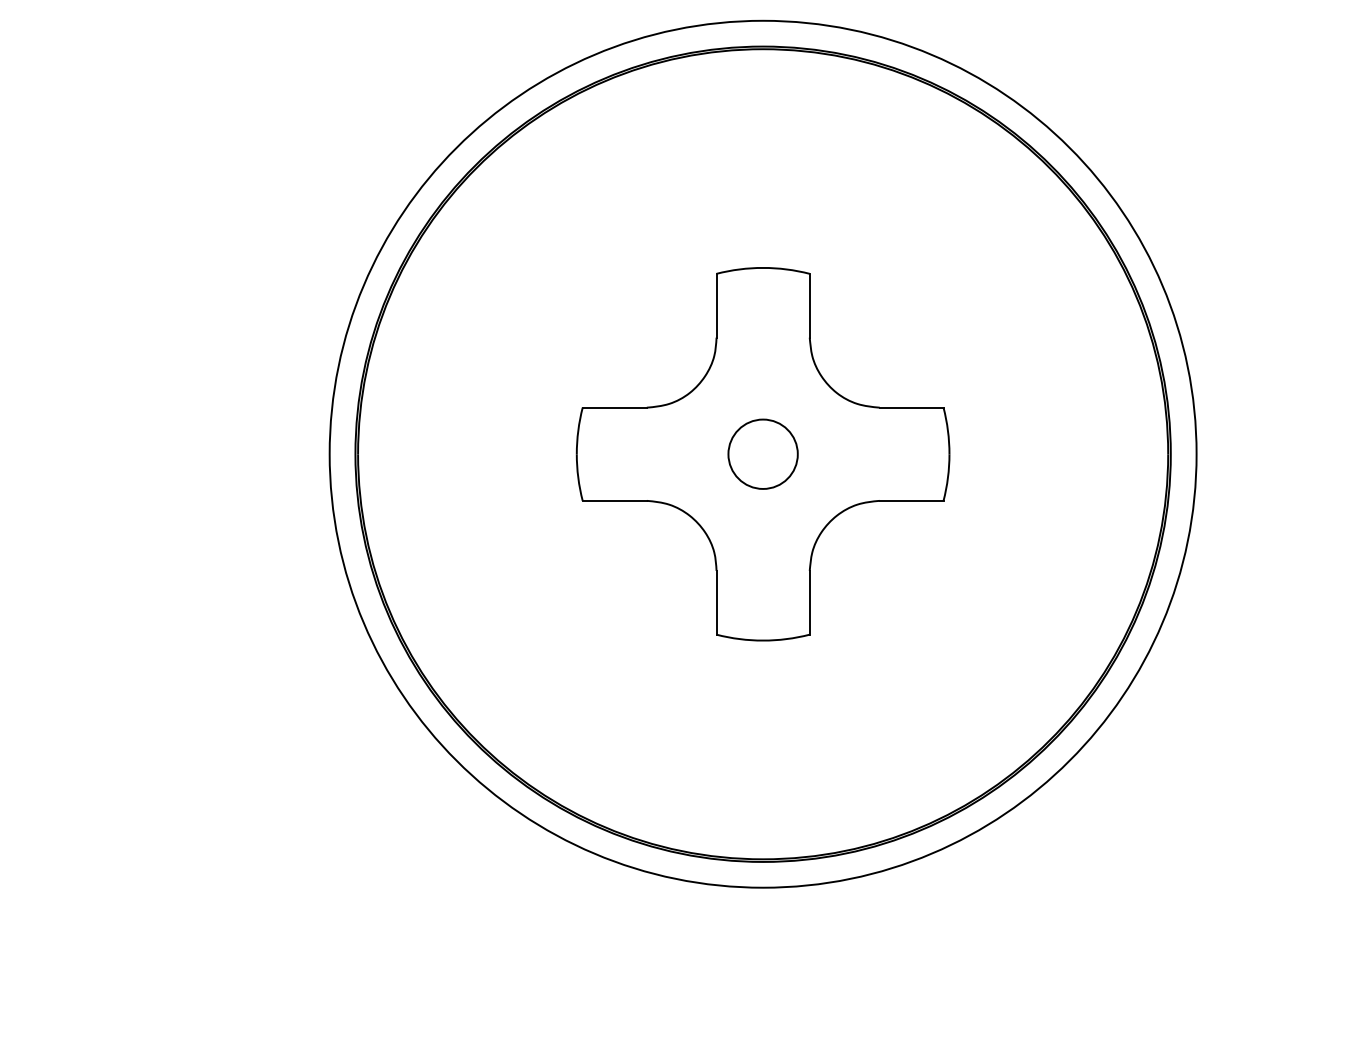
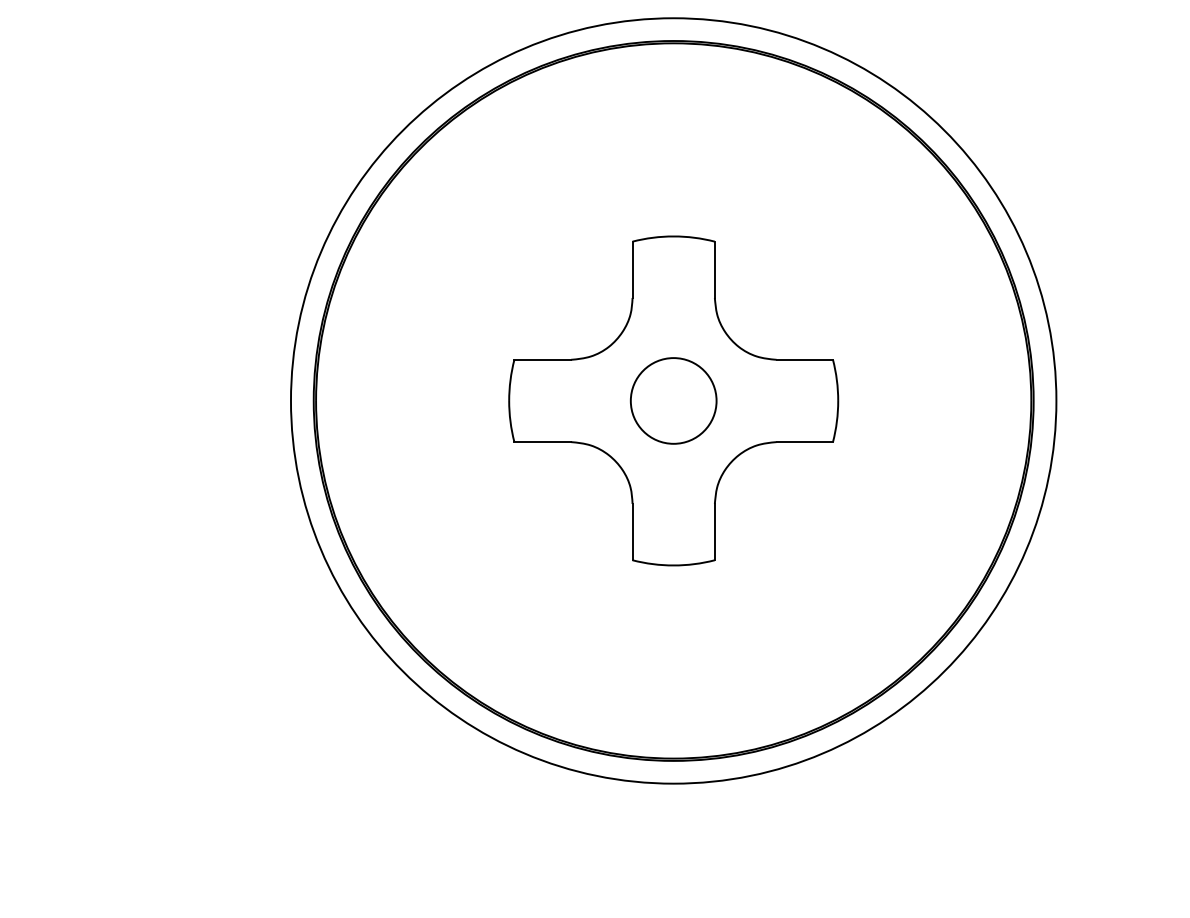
circle: (762, 453) -> (673, 400), size x1.4

